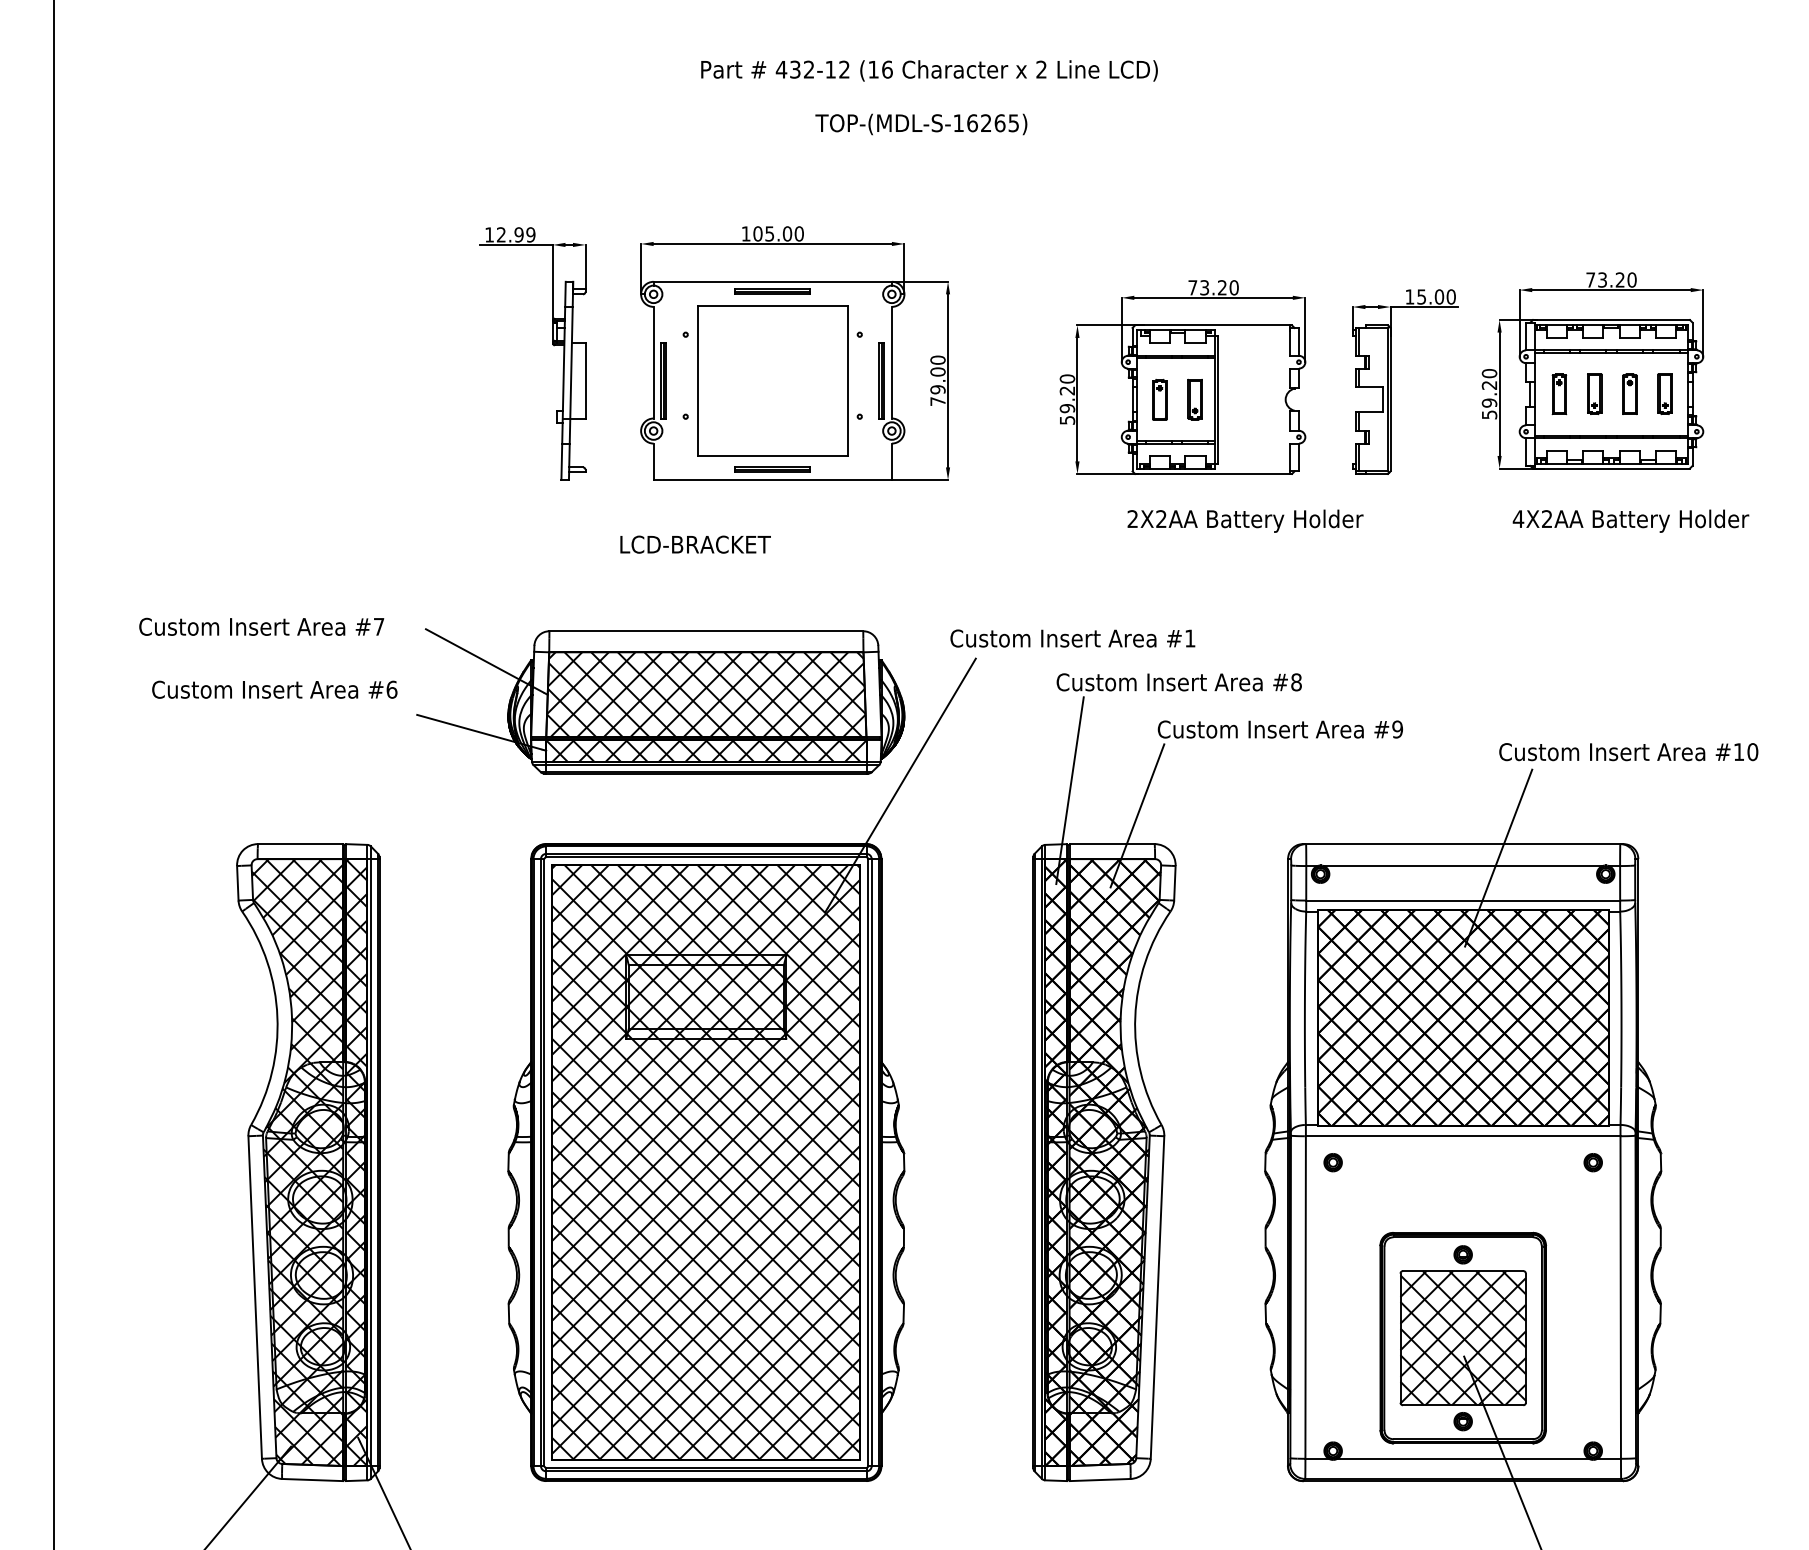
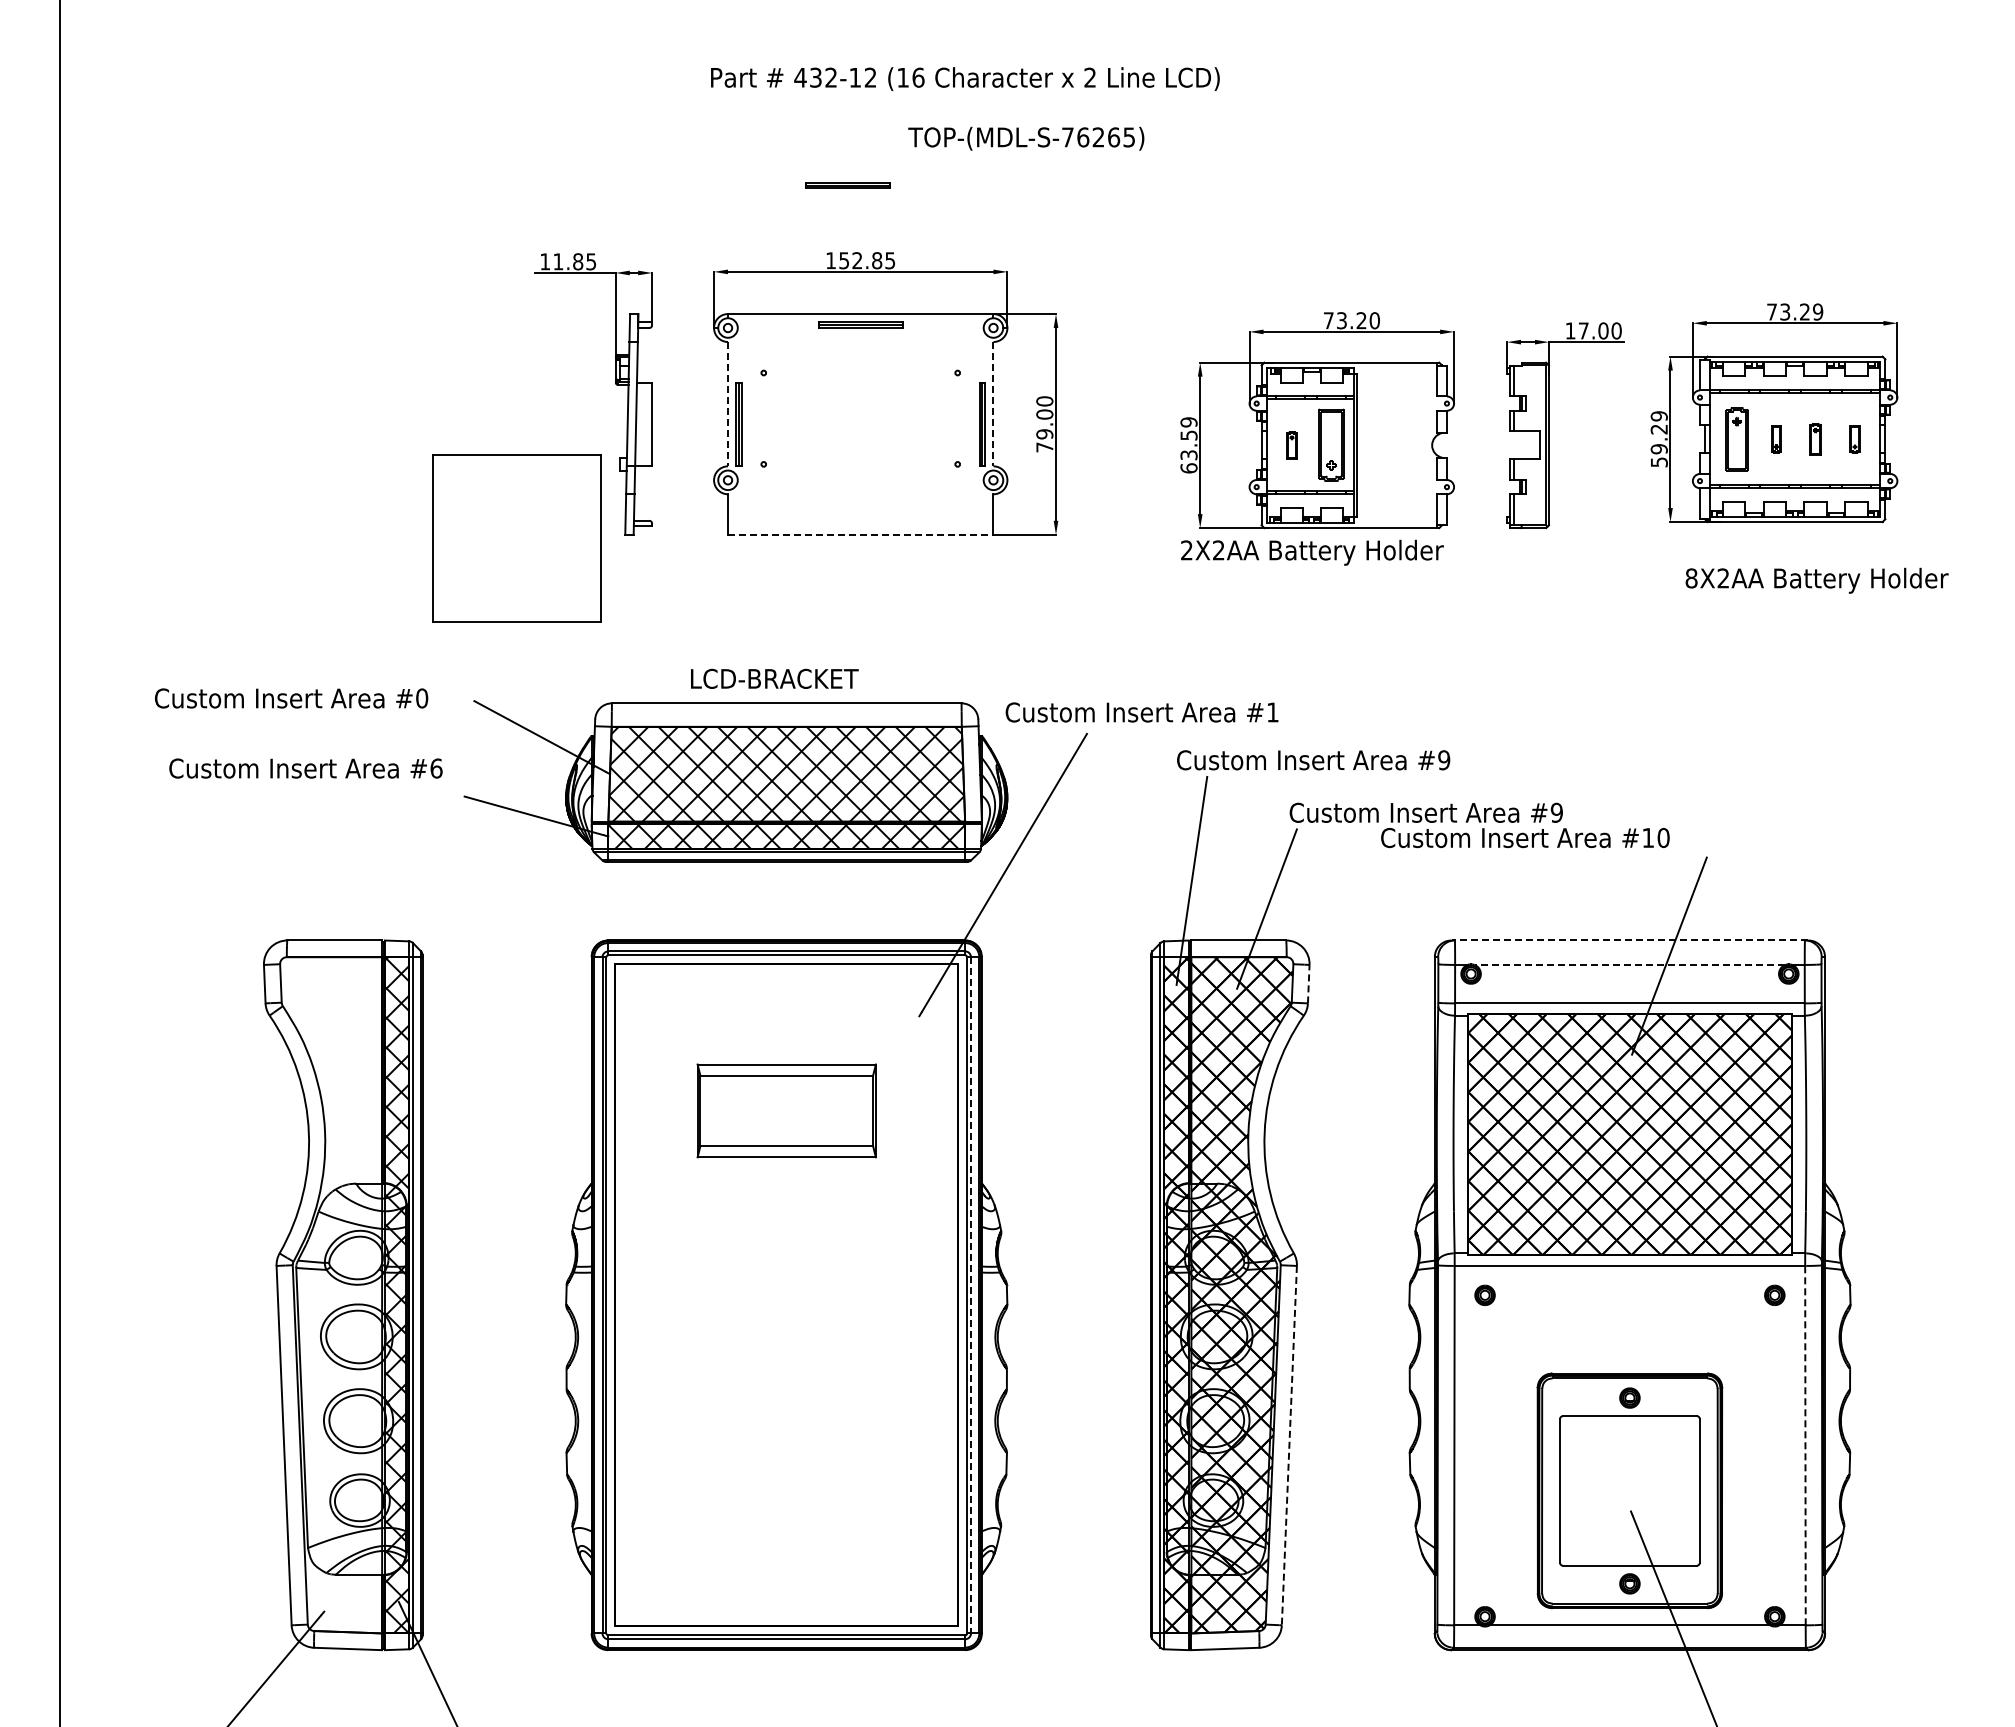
text: (929, 70) -> (965, 78), moved
text: (958, 123) -> (1067, 137), TOP-(MDL-S-16265) -> TOP-(MDL-S-76265)
text: (778, 233) -> (867, 260), 105.00 -> 152.85
text: (515, 234) -> (574, 261), 12.99 -> 11.85
text: (1632, 279) -> (1818, 311), 73.20 -> 73.29
text: (1421, 296) -> (1583, 330), 15.00 -> 17.00
line: (654, 363) -> (728, 404), solid -> dashed
line: (891, 363) -> (993, 404), solid -> dashed
text: (1489, 373) -> (1659, 416), 59.20 -> 59.29
part: (772, 380) -> (516, 538), moved
part: (1558, 394) -> (1736, 439), size x1.4
part: (1594, 394) -> (1776, 439), size x0.6
part: (1629, 394) -> (1815, 439), size x0.7
part: (1664, 394) -> (1854, 439), size x0.6
text: (1066, 399) -> (1188, 445), 59.20 -> 63.59
part: (1159, 399) -> (1291, 445), size x0.6
part: (1194, 399) -> (1330, 445), size x1.6
part: (772, 469) -> (847, 185), moved
line: (772, 479) -> (860, 534), solid -> dashed
text: (1518, 519) -> (1691, 578), 4X2AA -> 8X2AA
text: (1245, 520) -> (1312, 552), moved
text: (695, 544) -> (774, 678), moved
text: (379, 626) -> (422, 698), #7 -> #0
text: (1072, 638) -> (1141, 712), moved
text: (1296, 682) -> (1444, 760), #8 -> #9
text: (1628, 752) -> (1525, 838), moved
line: (1462, 844) -> (1629, 940), solid -> dashed
line: (1462, 865) -> (1629, 964), solid -> dashed
line: (1174, 882) -> (1308, 983), solid -> dashed
hatch: (297, 1162) -> (331, 1295), removed
hatch: (706, 1162) -> (786, 1295), removed
line: (872, 1162) -> (971, 1295), solid -> dashed
line: (1157, 1297) -> (1289, 1445), solid -> dashed
line: (1620, 1297) -> (1805, 1445), solid -> dashed
hatch: (1462, 1337) -> (1629, 1490), removed

